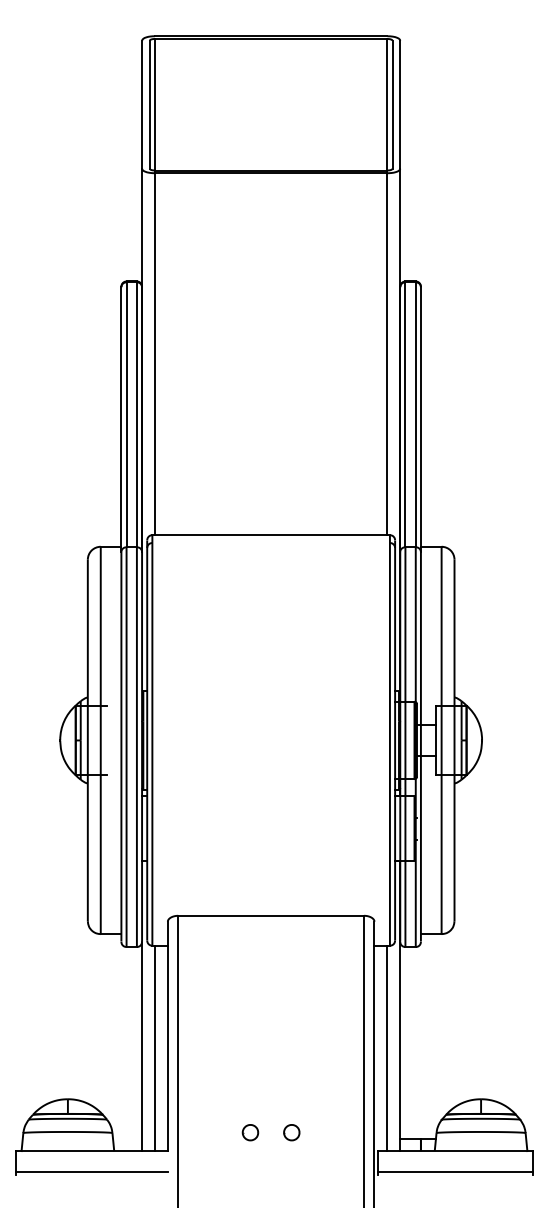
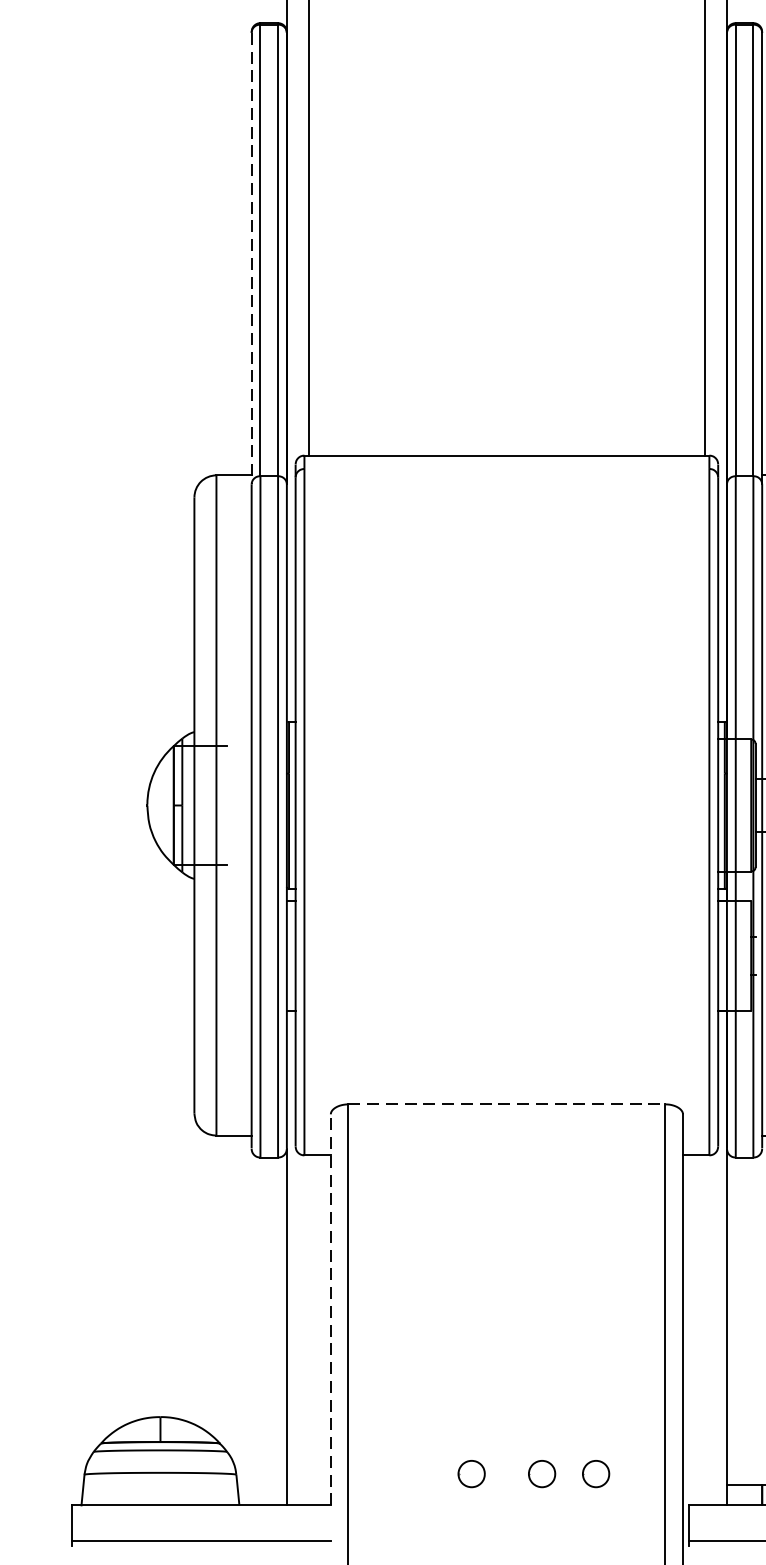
line: (121, 420) -> (251, 260), solid -> dashed
line: (271, 915) -> (507, 1103), solid -> dashed
line: (167, 1036) -> (330, 1310), solid -> dashed
line: (154, 1048) -> (308, 1330), removed
line: (387, 1048) -> (705, 1330), removed
part: (323, 1132) -> (596, 1473), added

